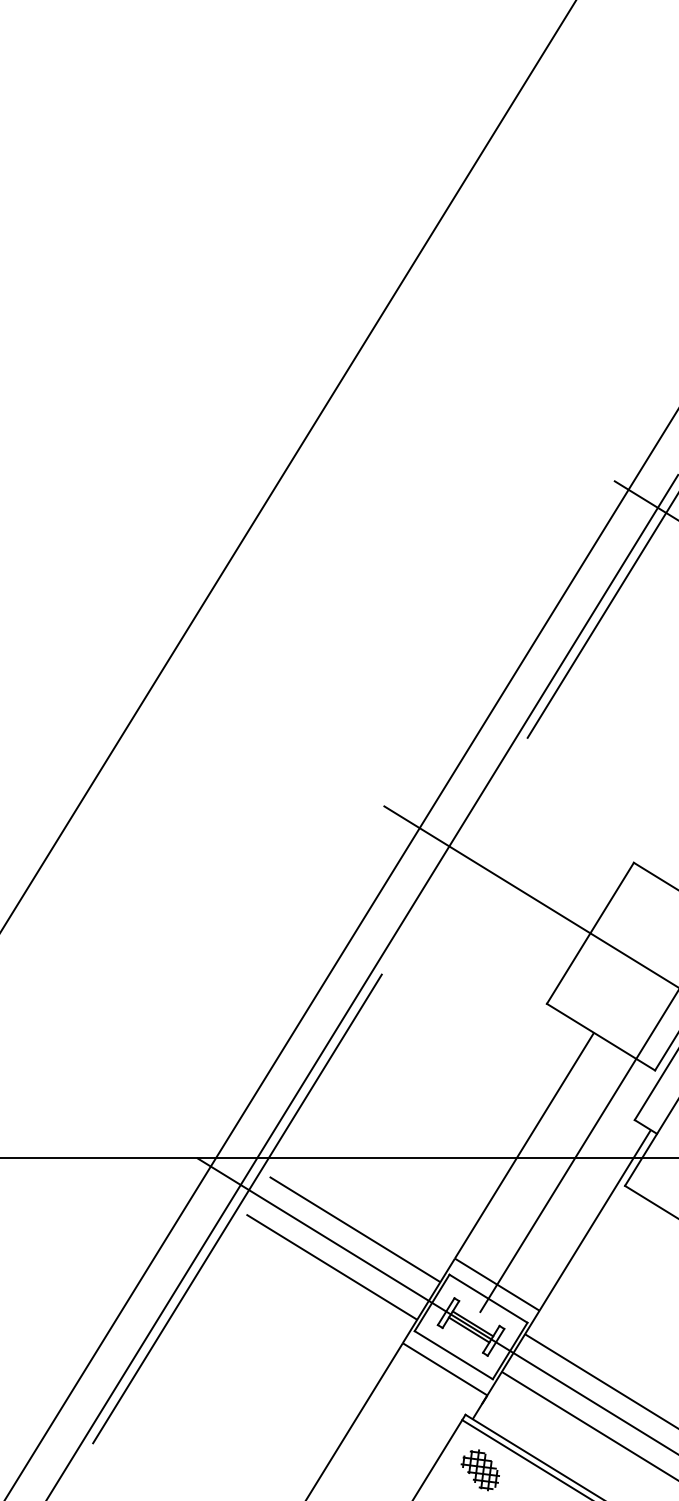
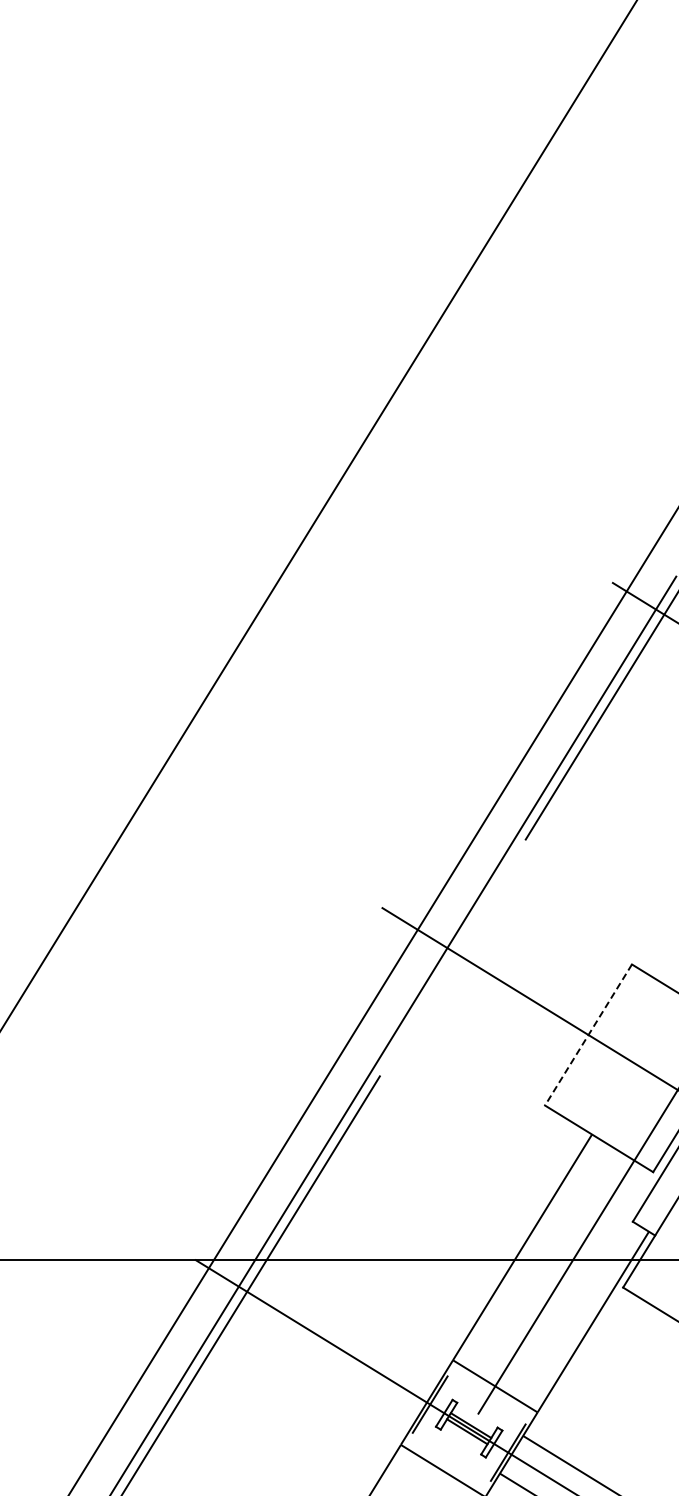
line: (590, 933) -> (588, 1035), solid -> dashed
line: (354, 1229) -> (352, 1331), removed
line: (331, 1266) -> (329, 1368), removed
line: (488, 1298) -> (486, 1400), removed
line: (453, 1355) -> (451, 1457), removed

